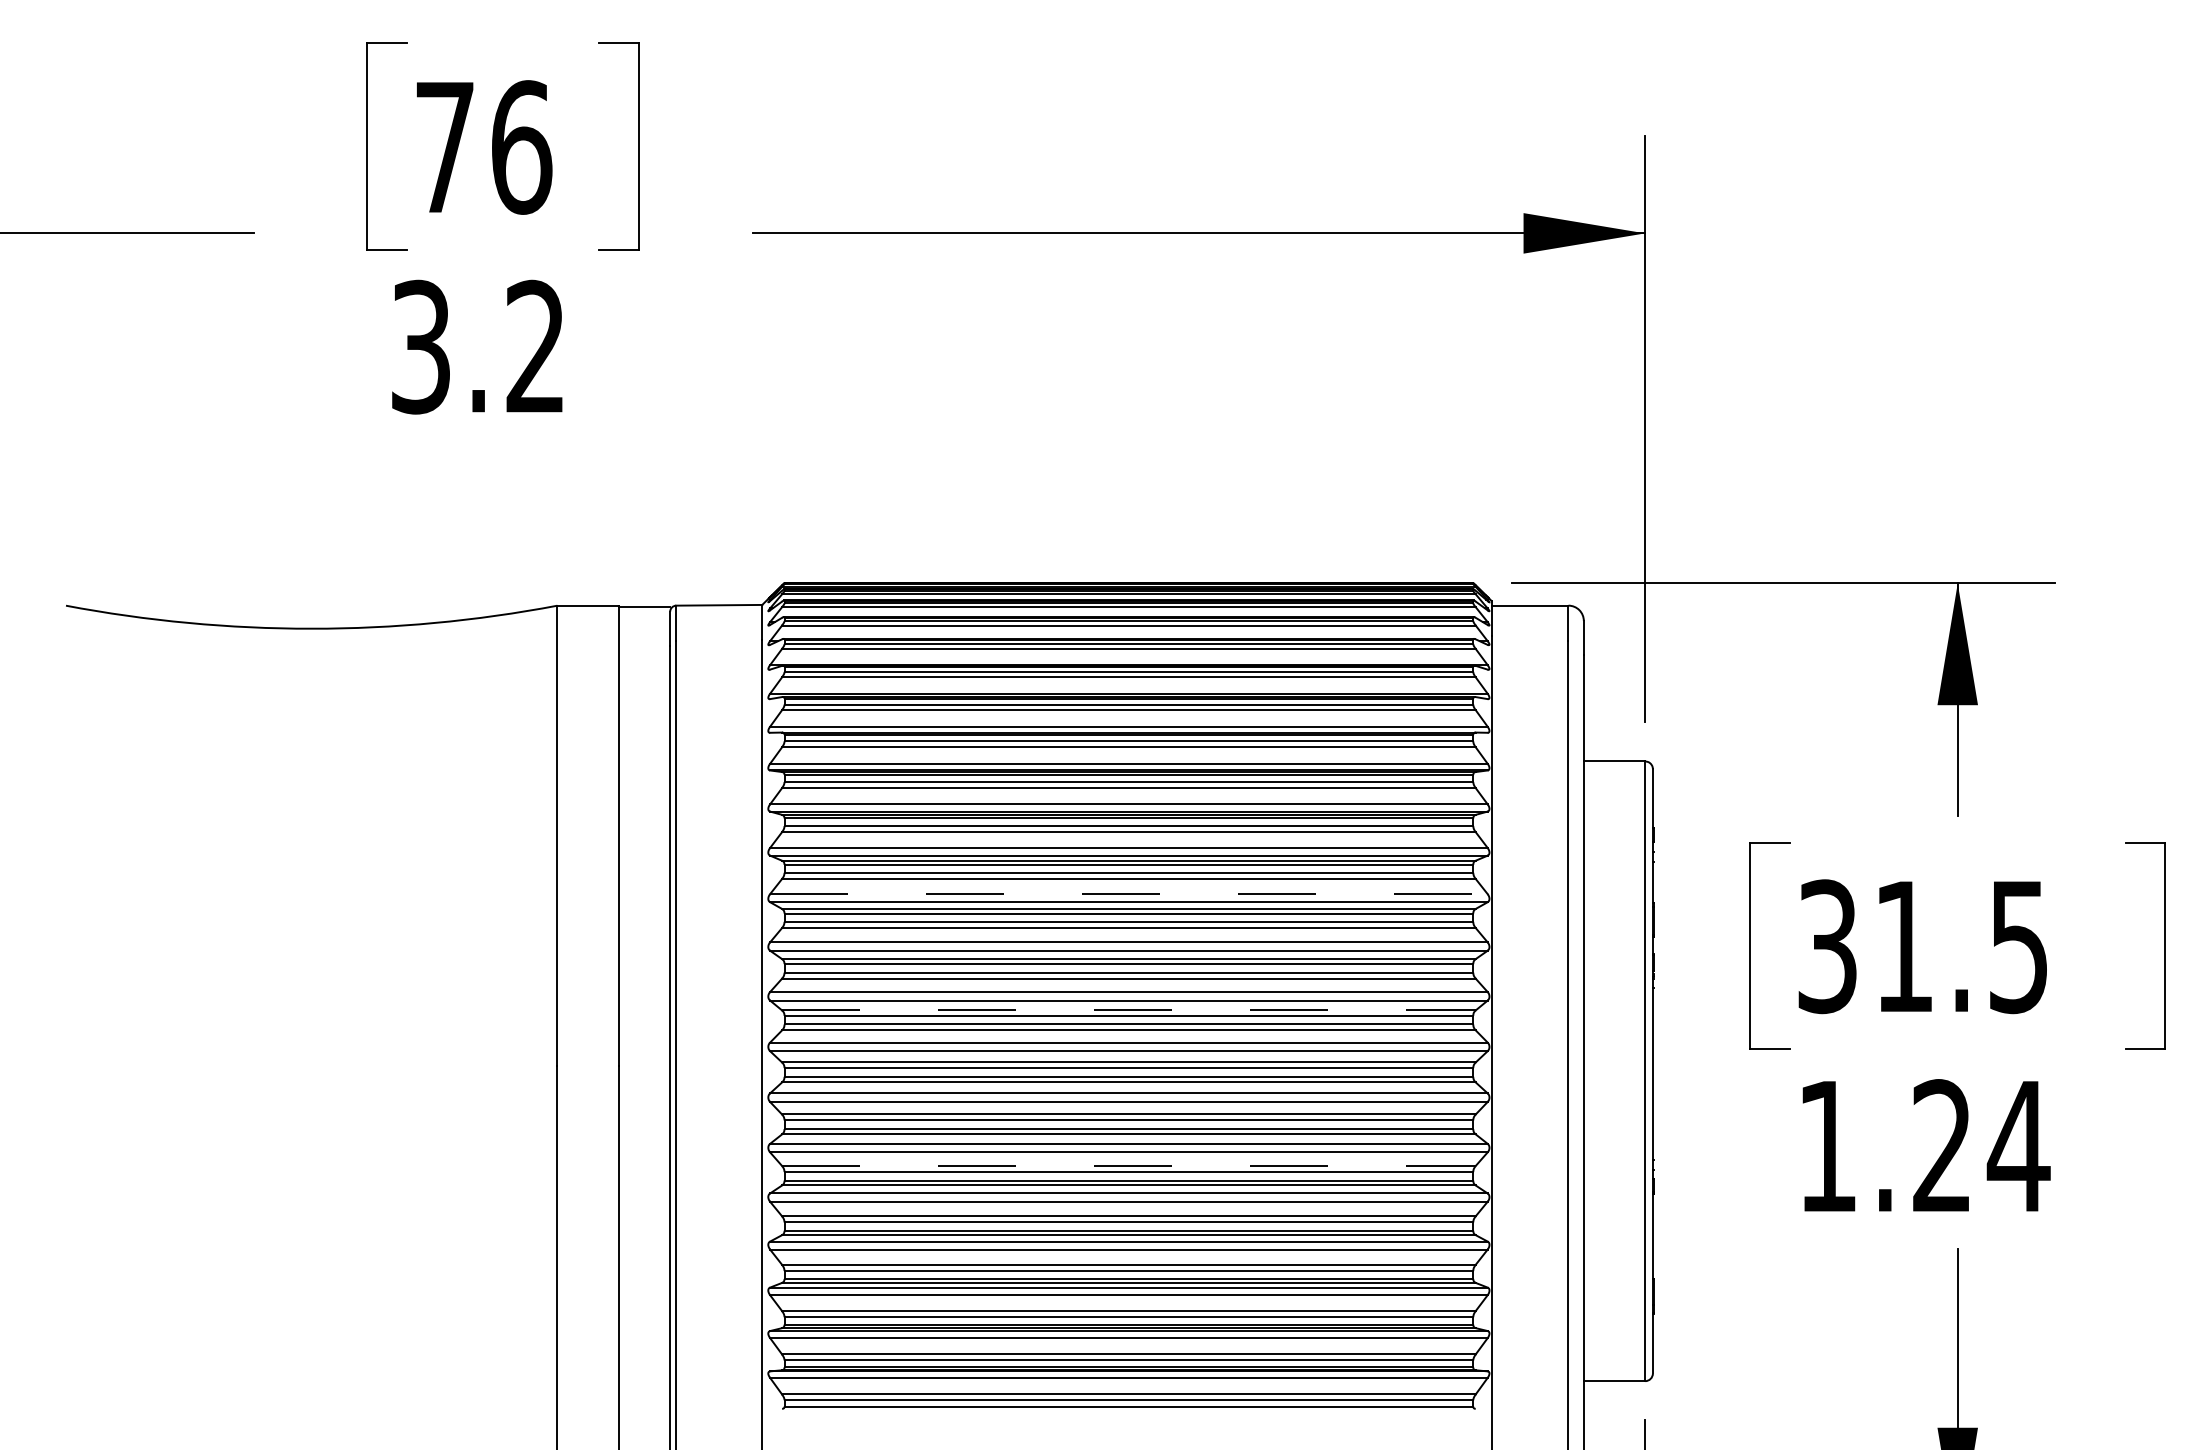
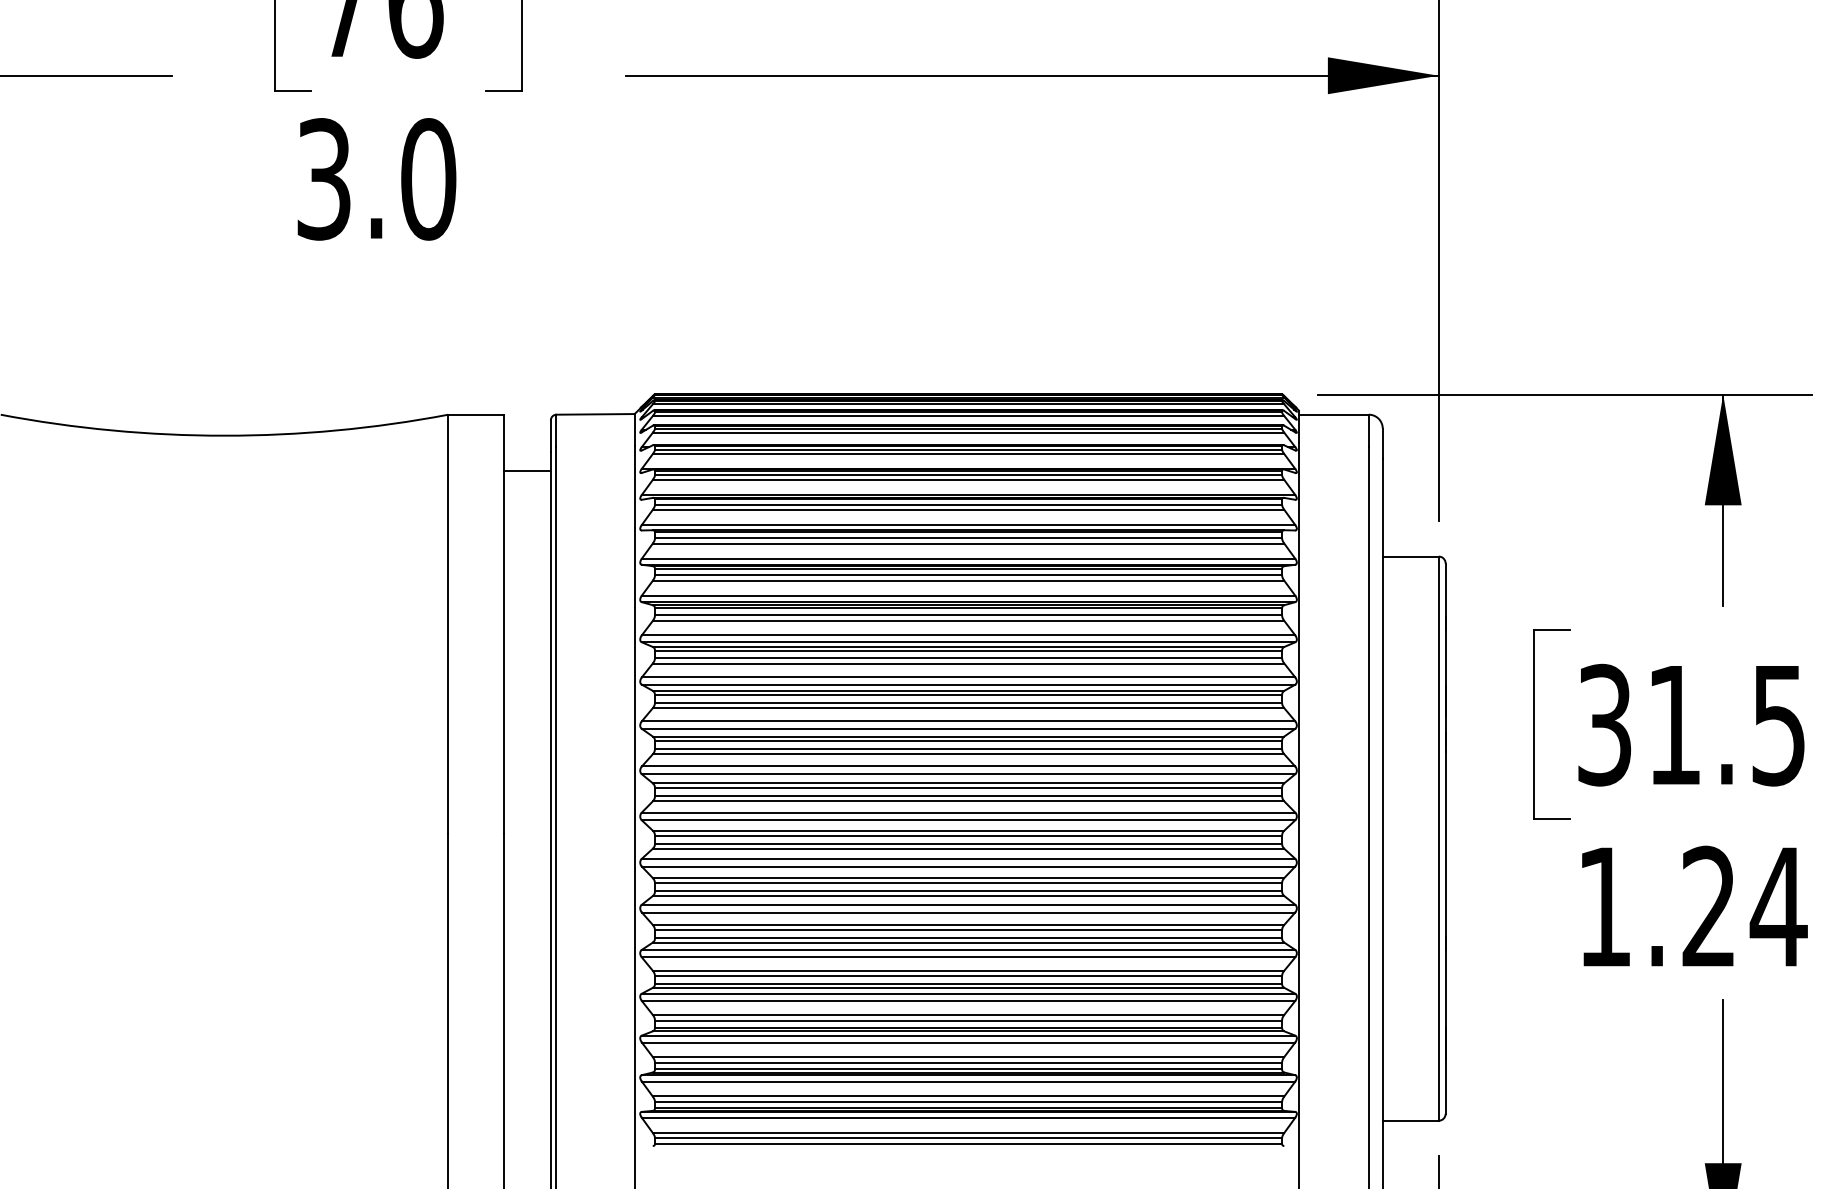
text: (535, 346) -> (428, 178), 3.2 -> 3.0
line: (644, 607) -> (527, 471), moved
line: (1128, 894) -> (968, 677), dashed -> solid
line: (1128, 1010) -> (968, 783), dashed -> solid
line: (1128, 1165) -> (968, 924), dashed -> solid

